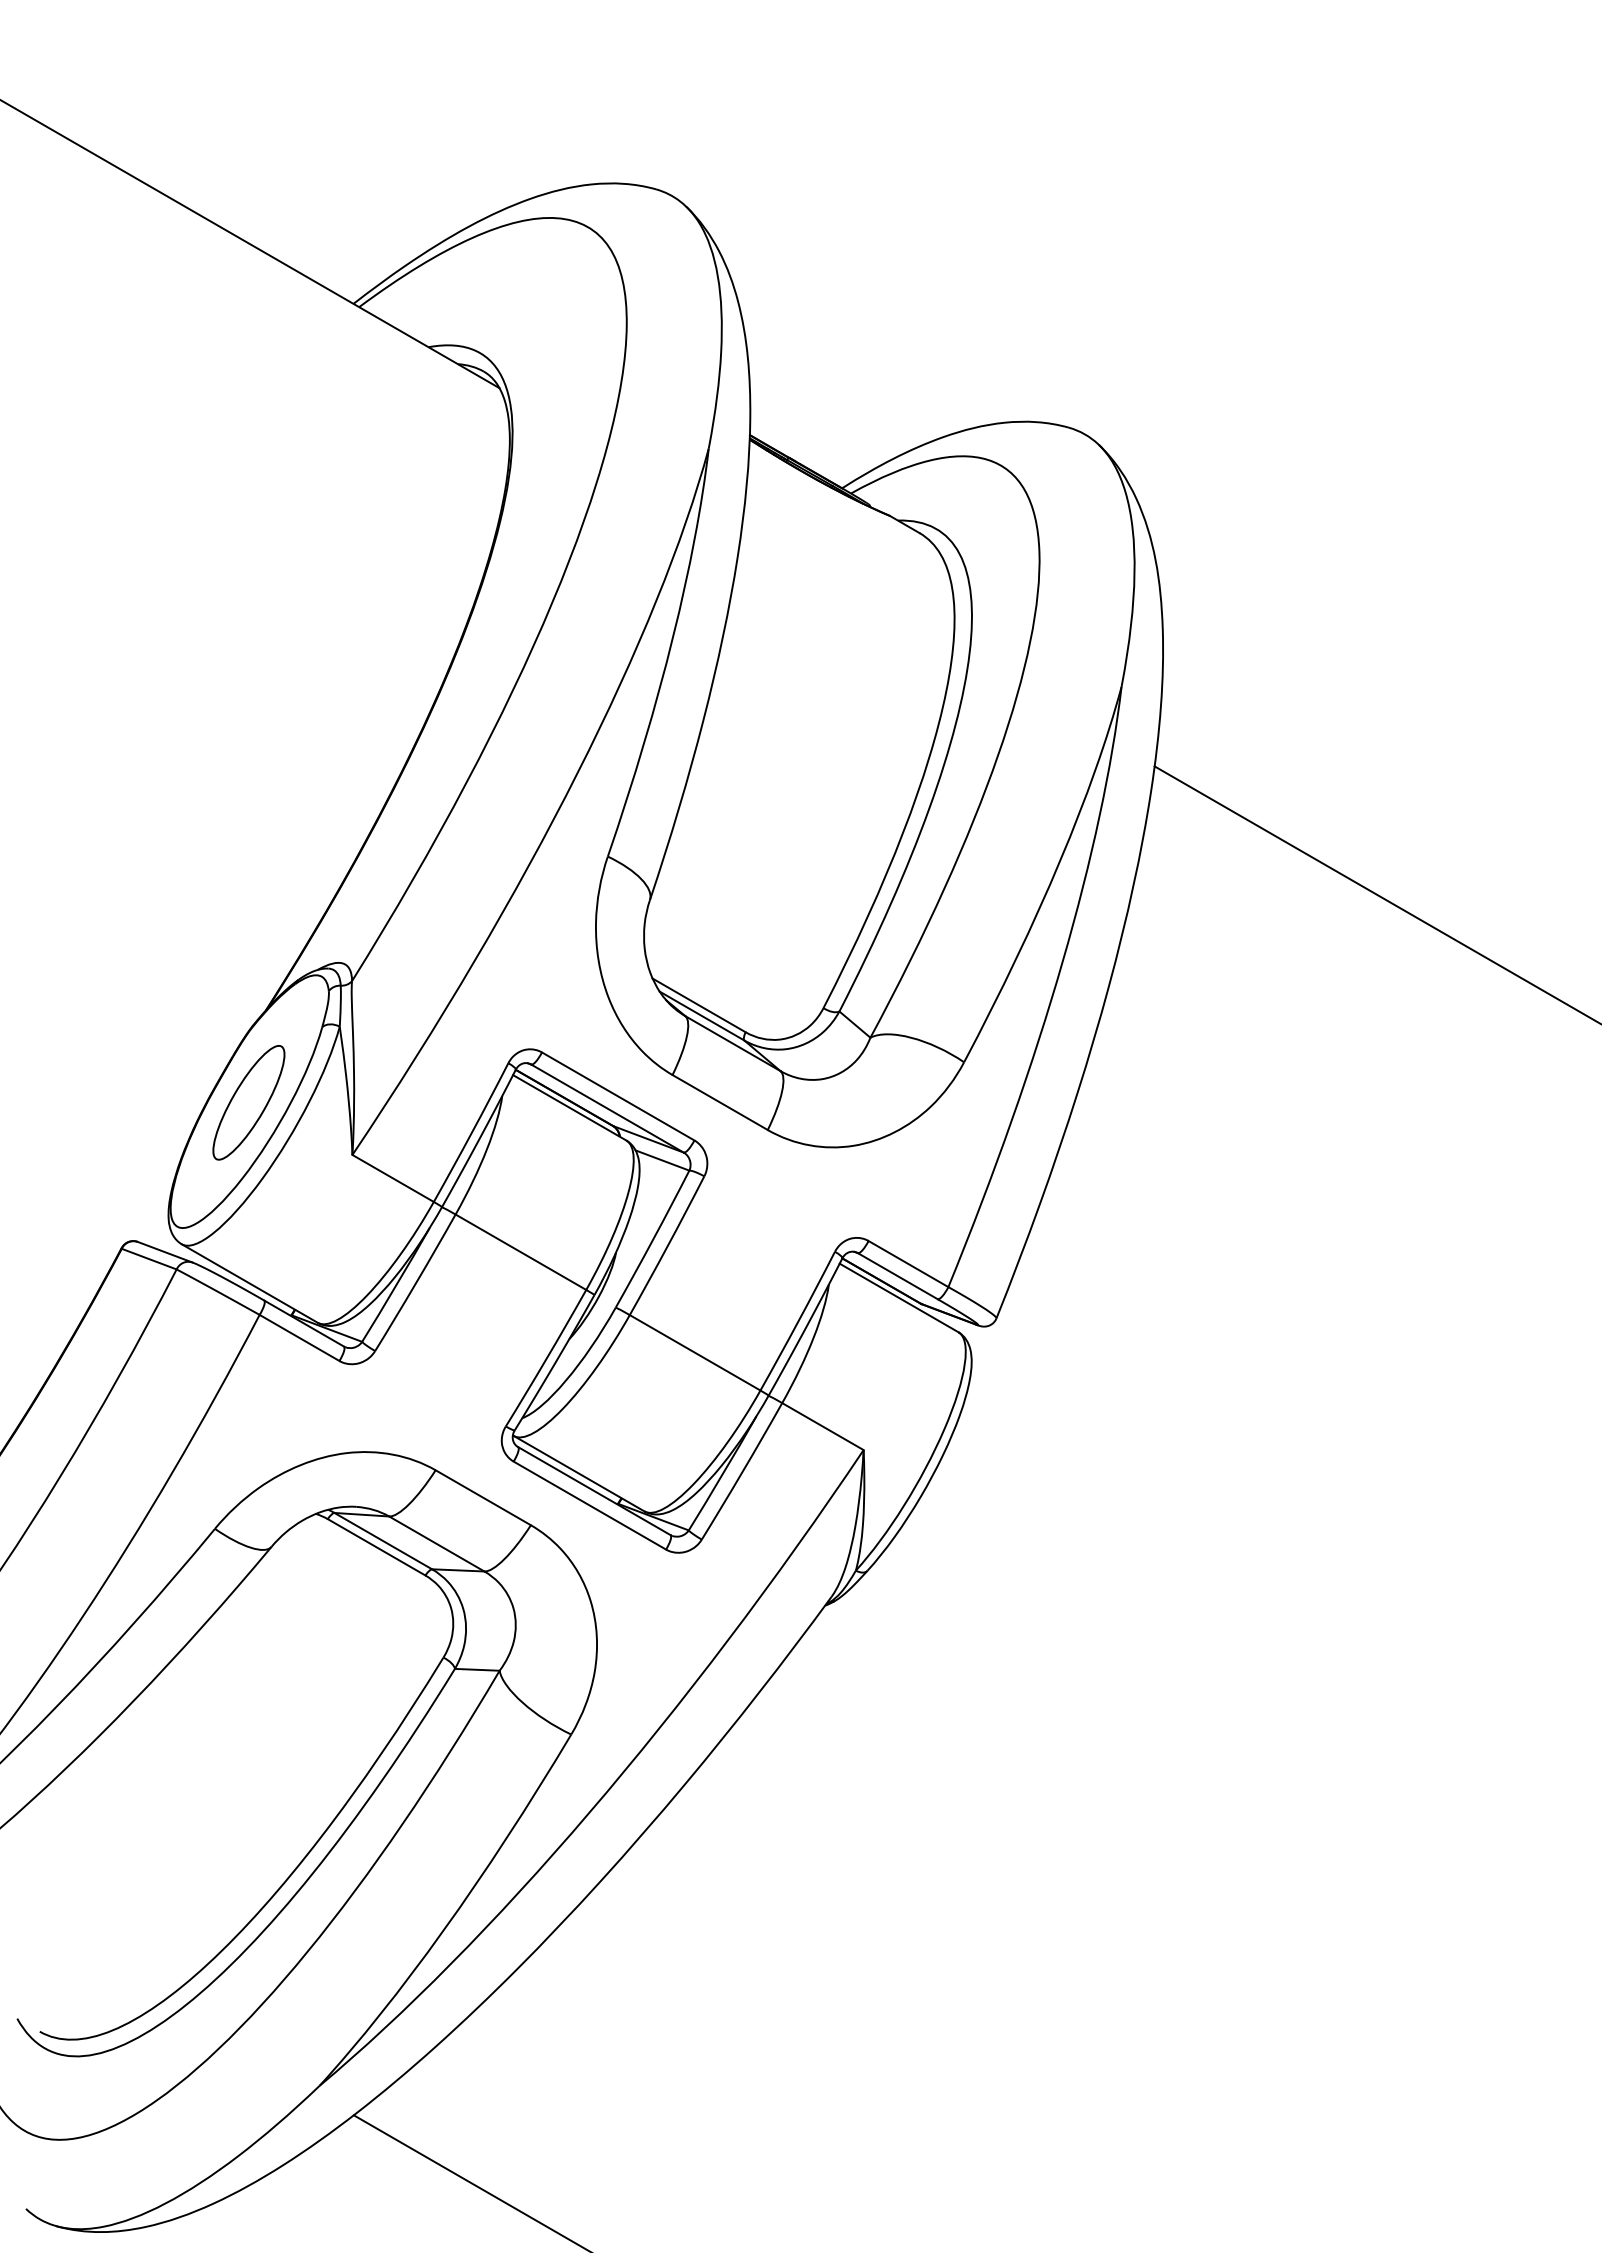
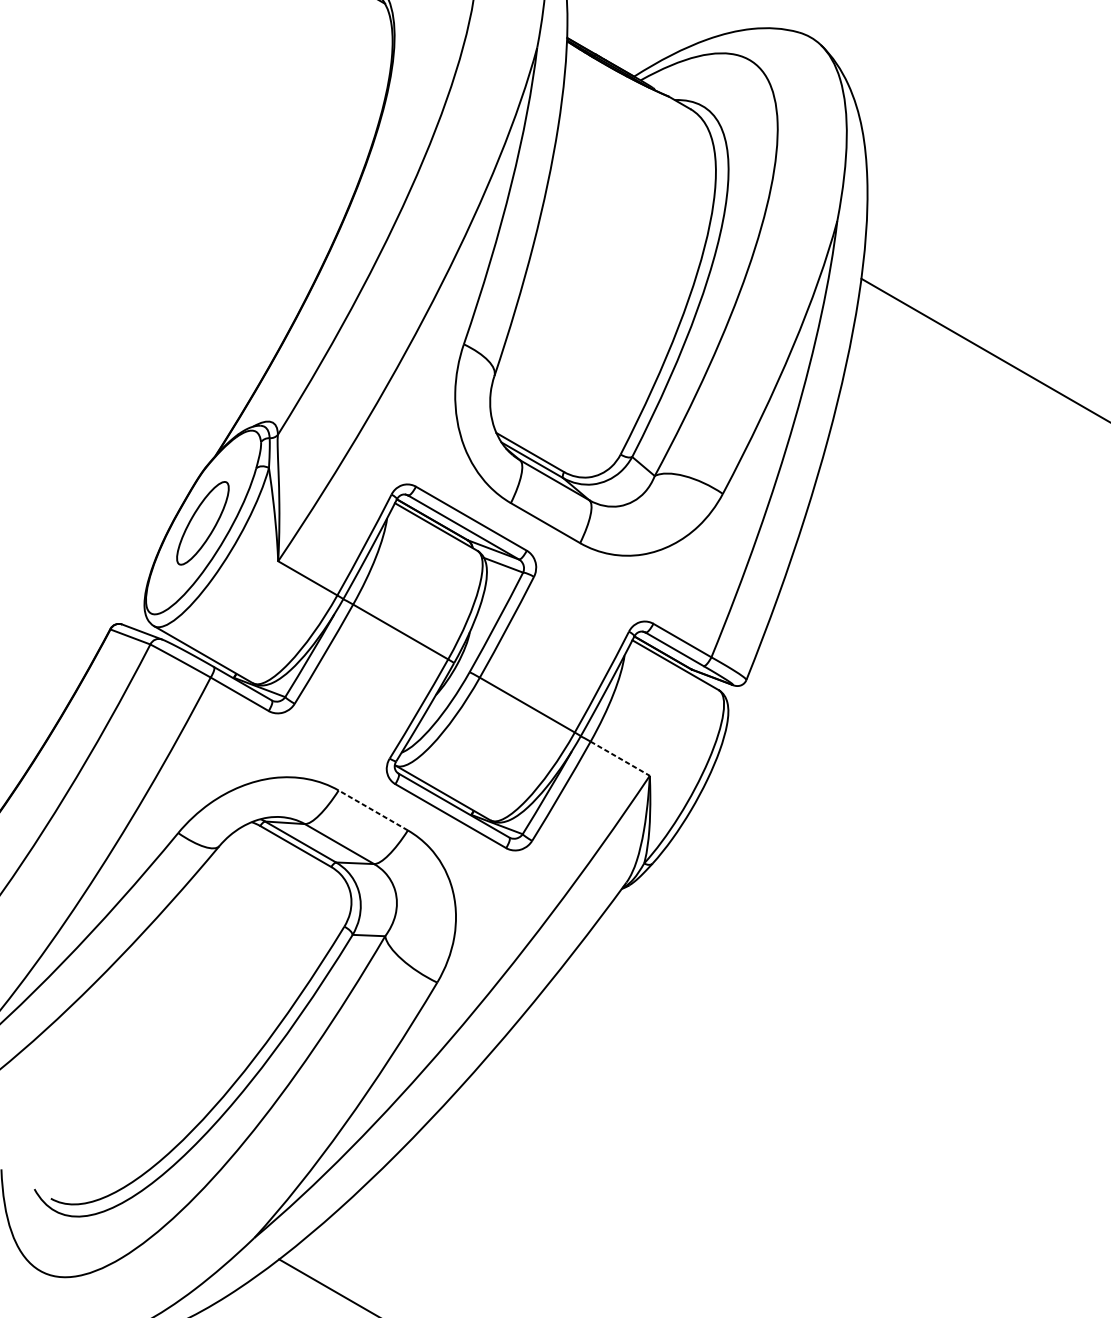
line: (823, 1426) -> (620, 758), solid -> dashed
line: (483, 1497) -> (373, 810), solid -> dashed

